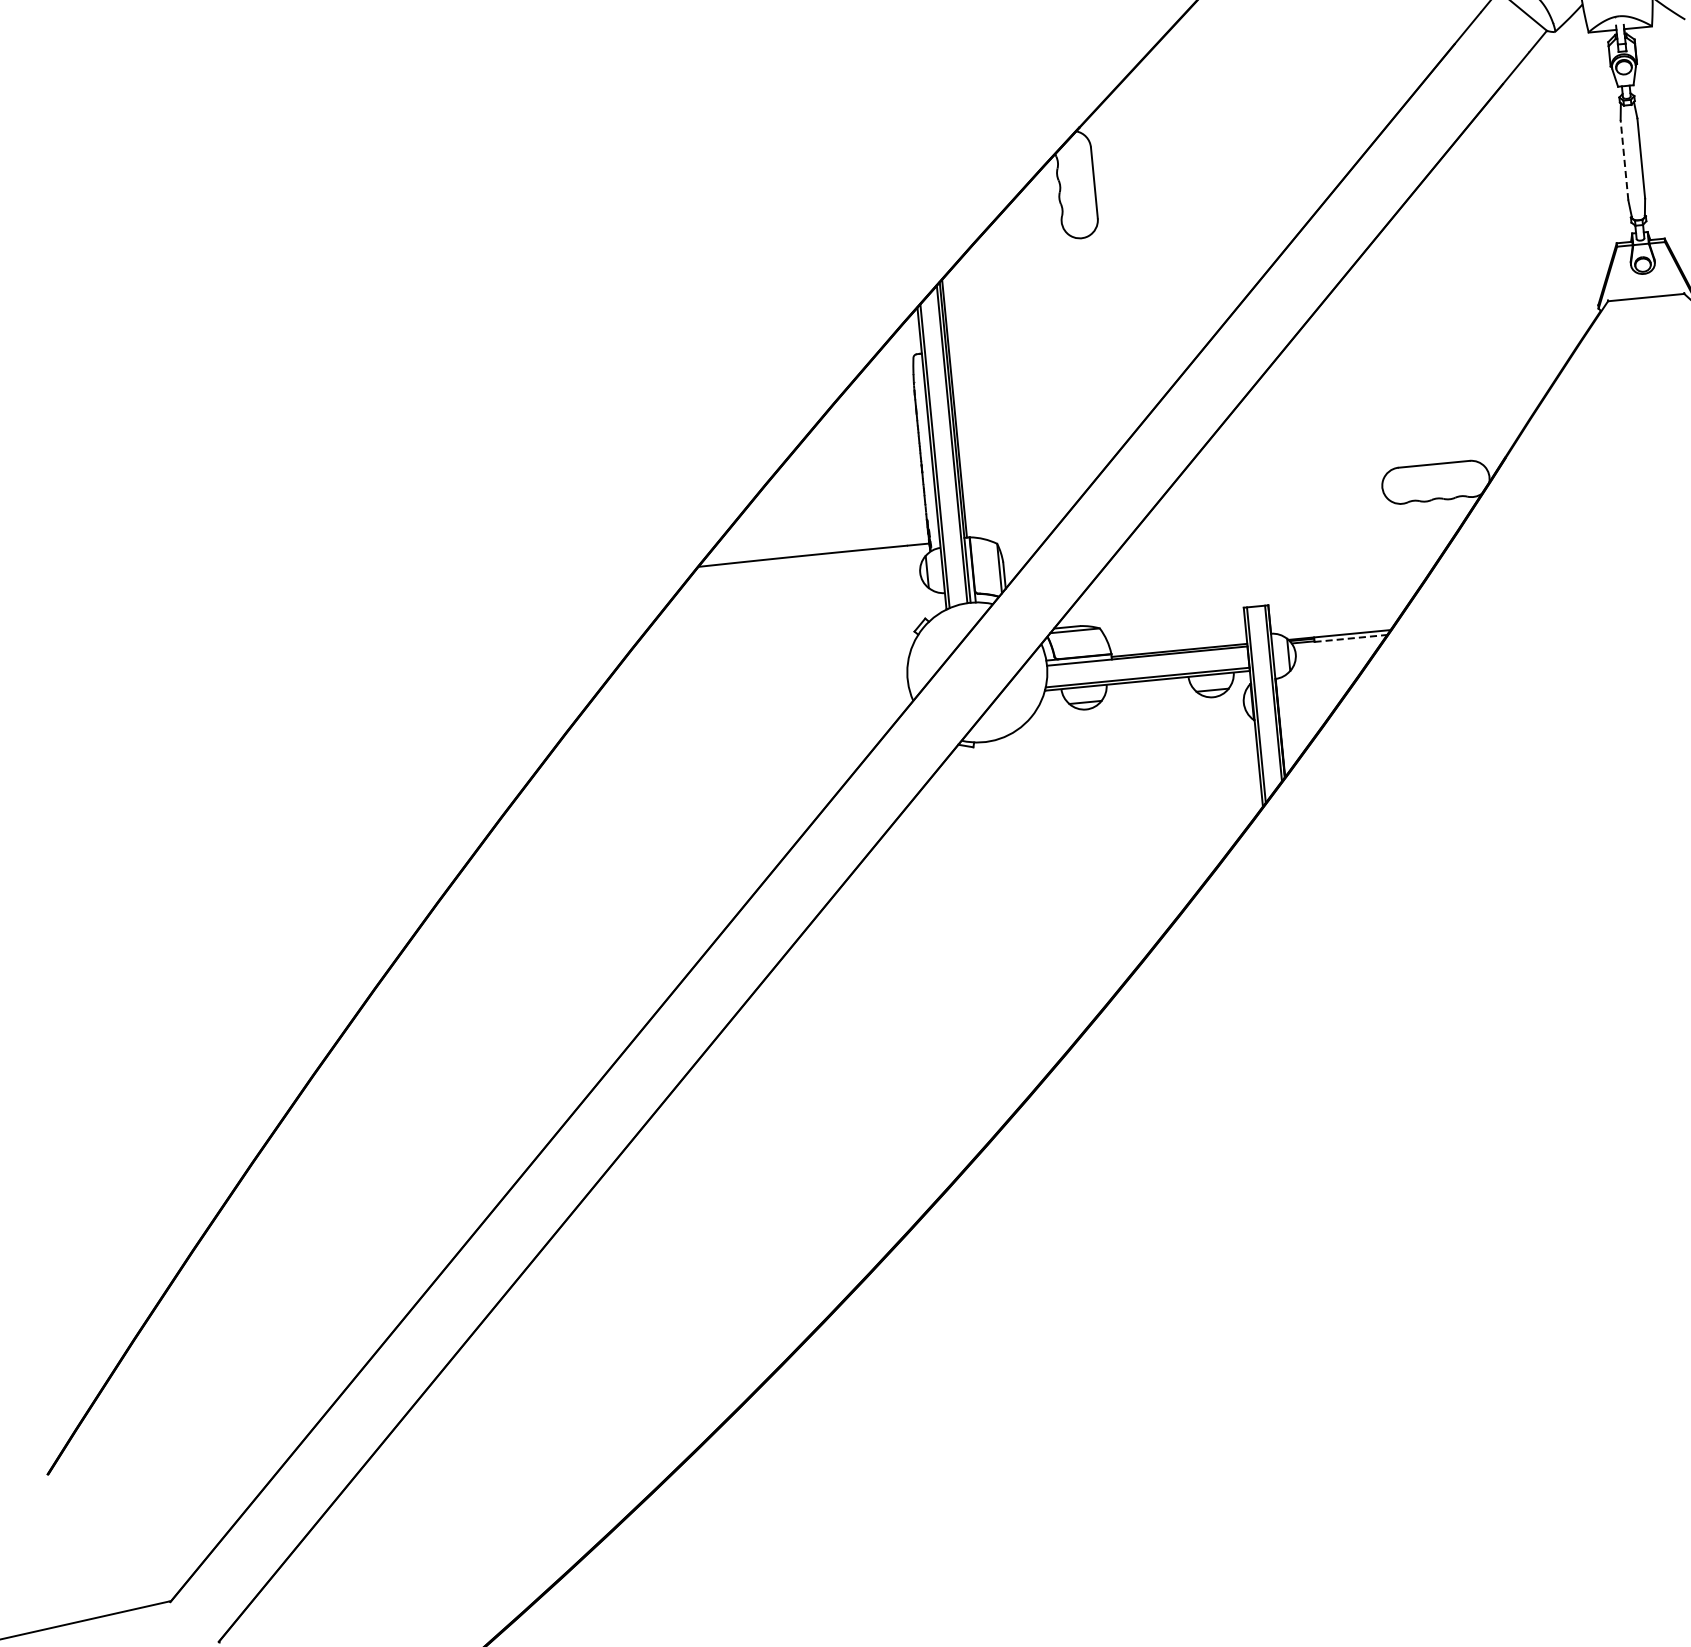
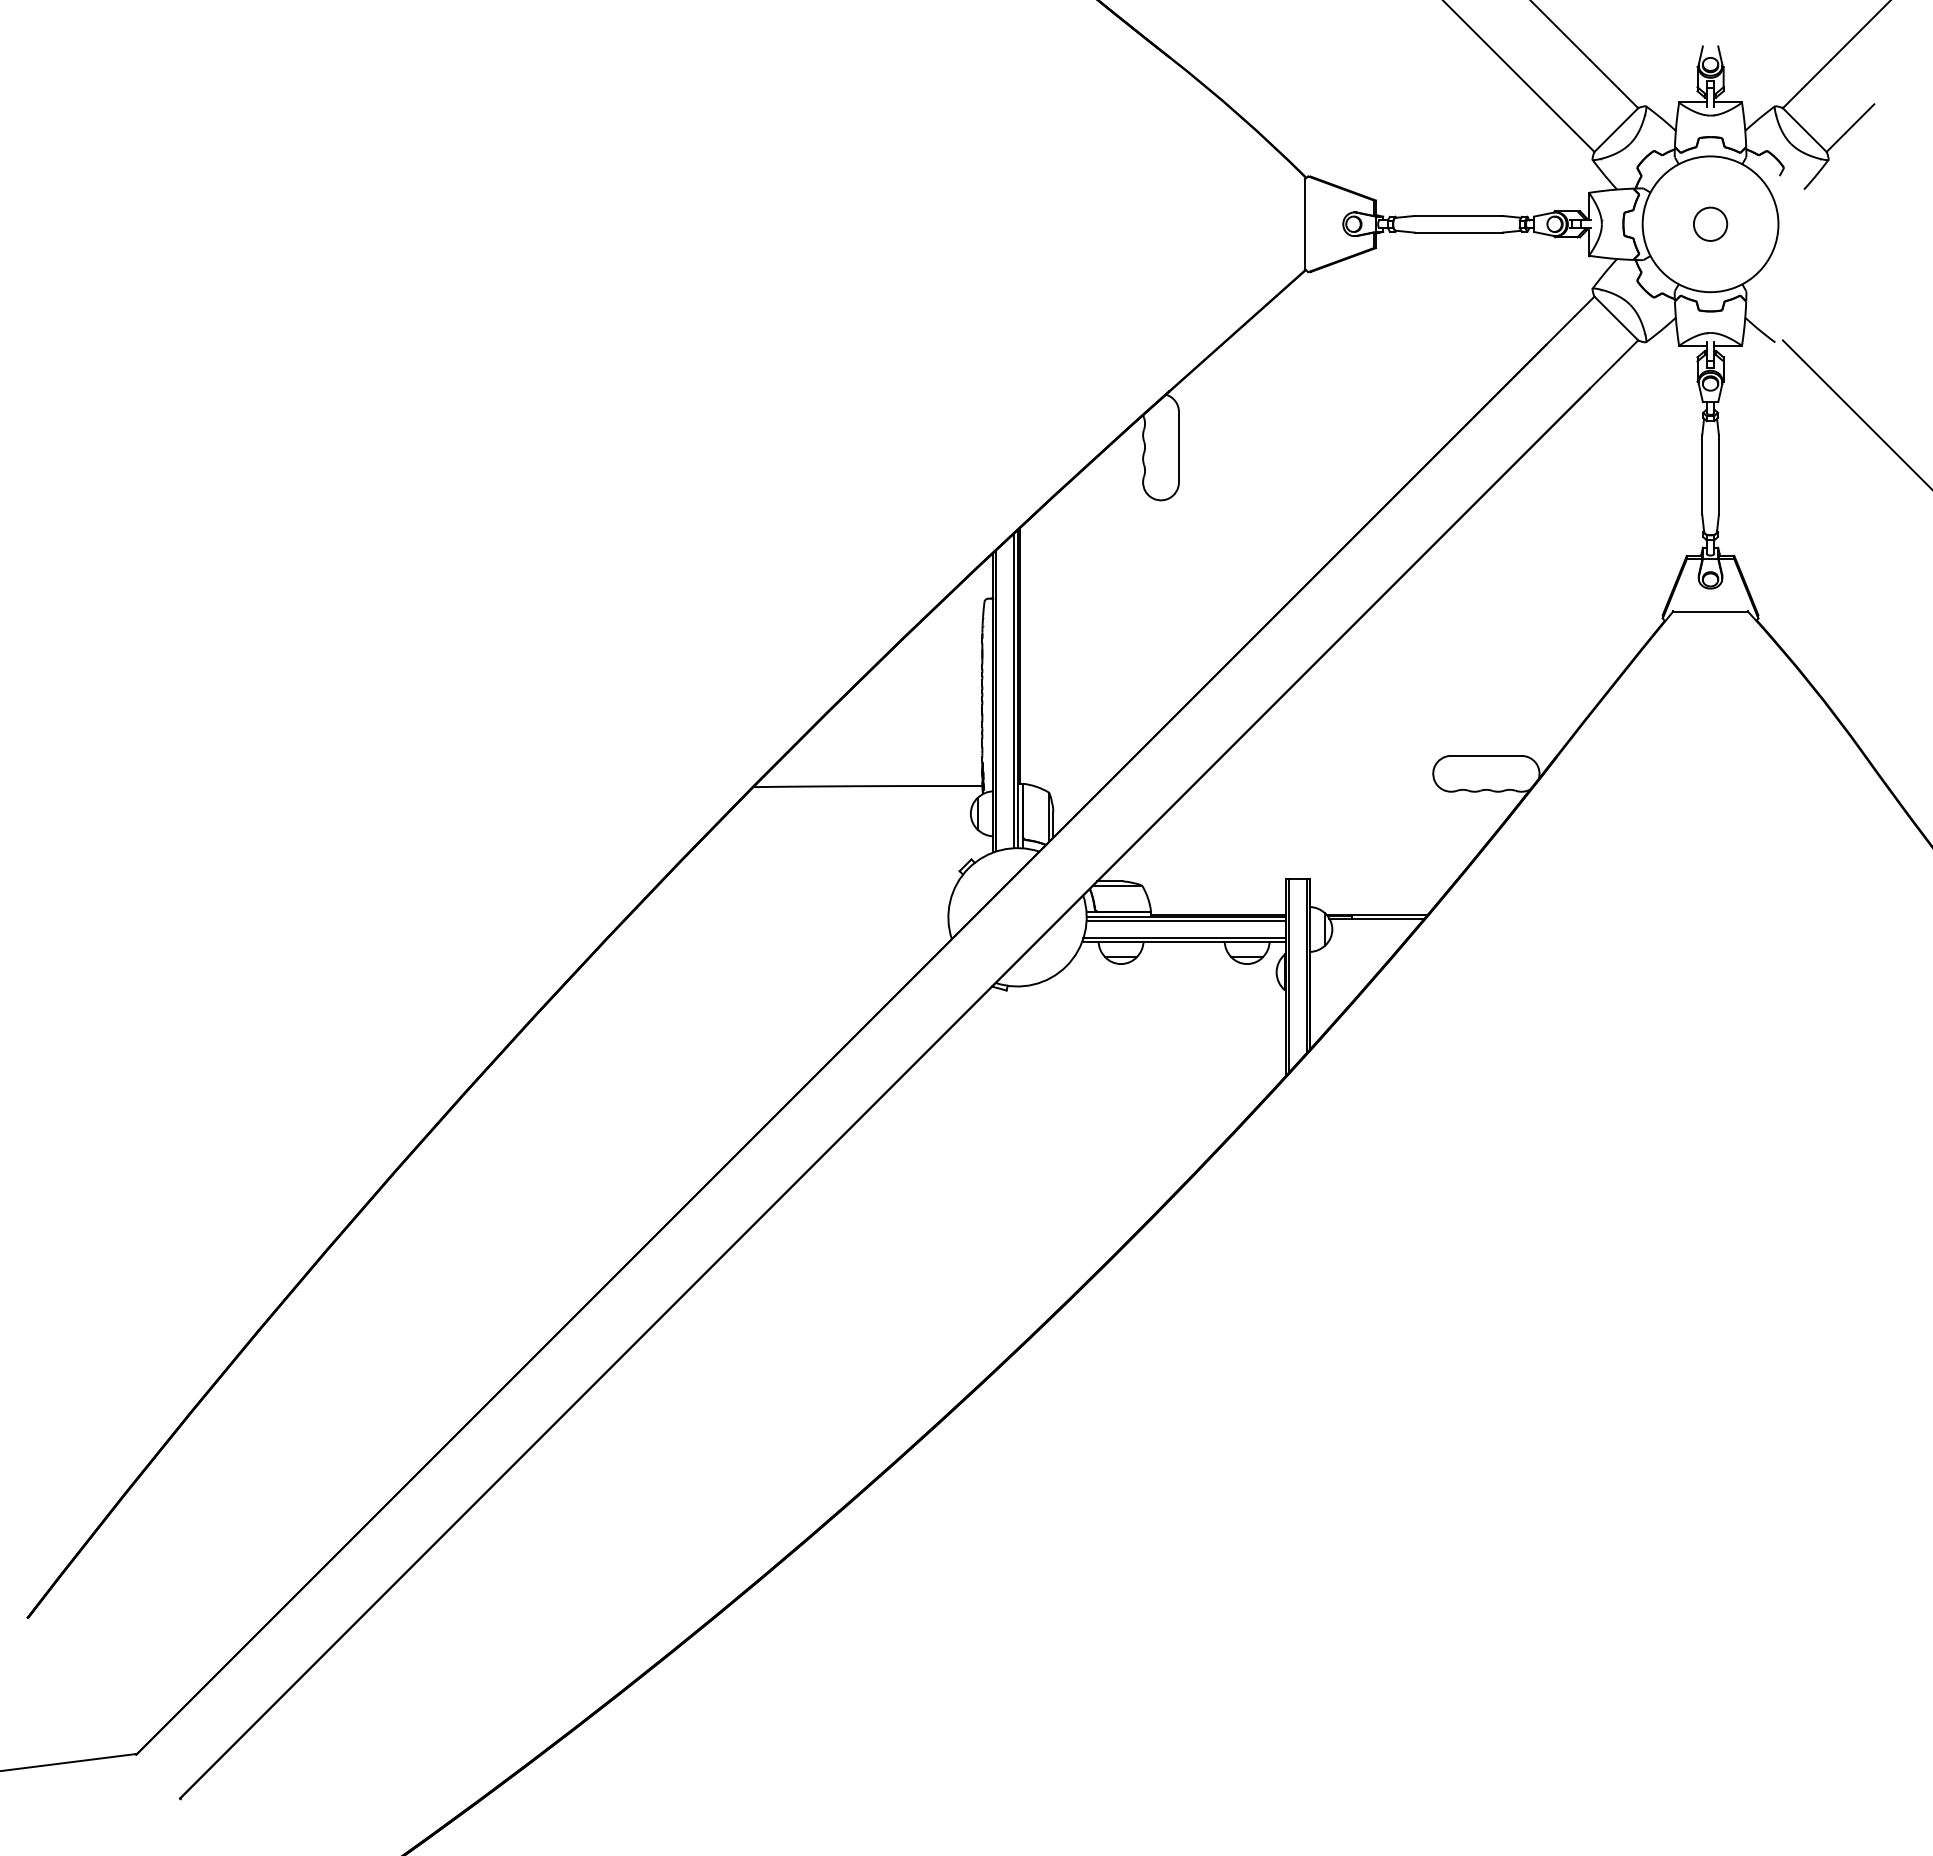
line: (1624, 159) -> (1702, 474), dashed -> solid
line: (1351, 638) -> (1388, 919), dashed -> solid
line: (1146, 659) -> (1185, 920), added

